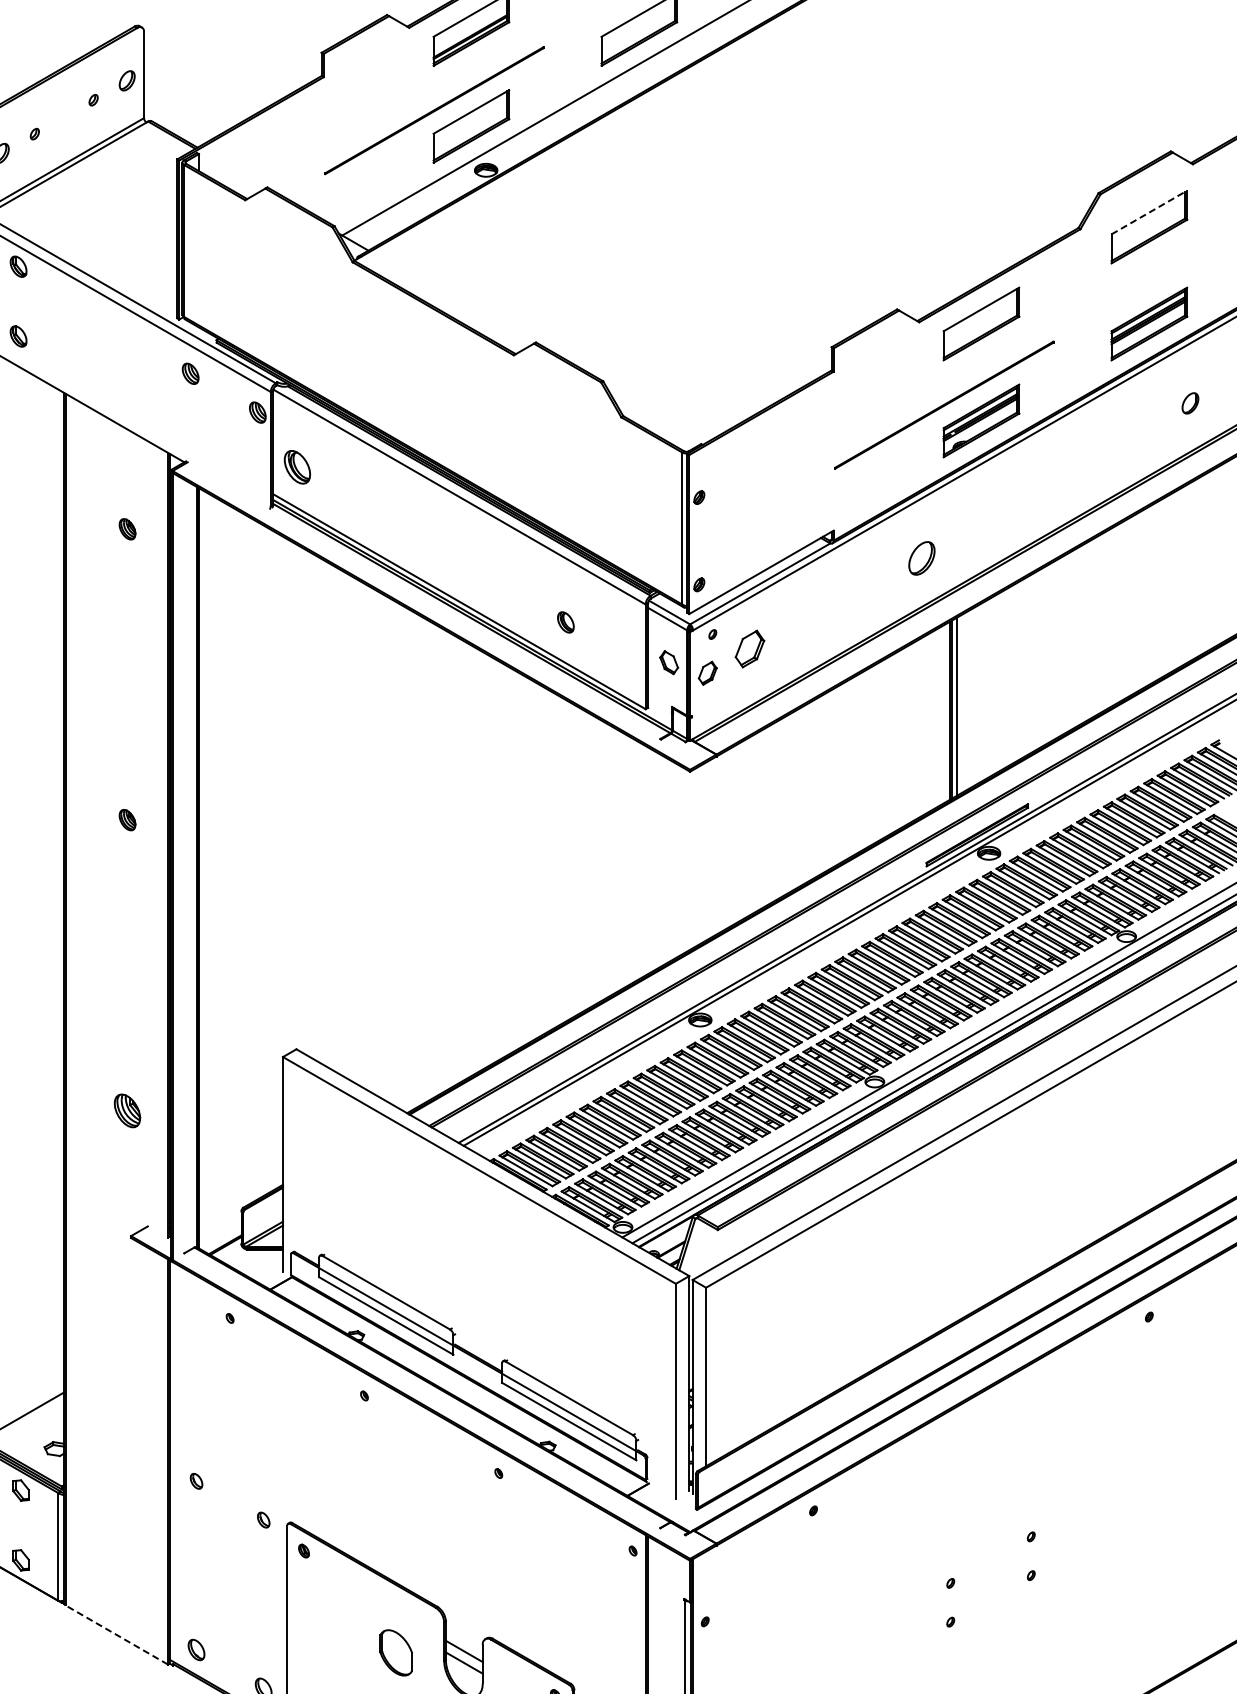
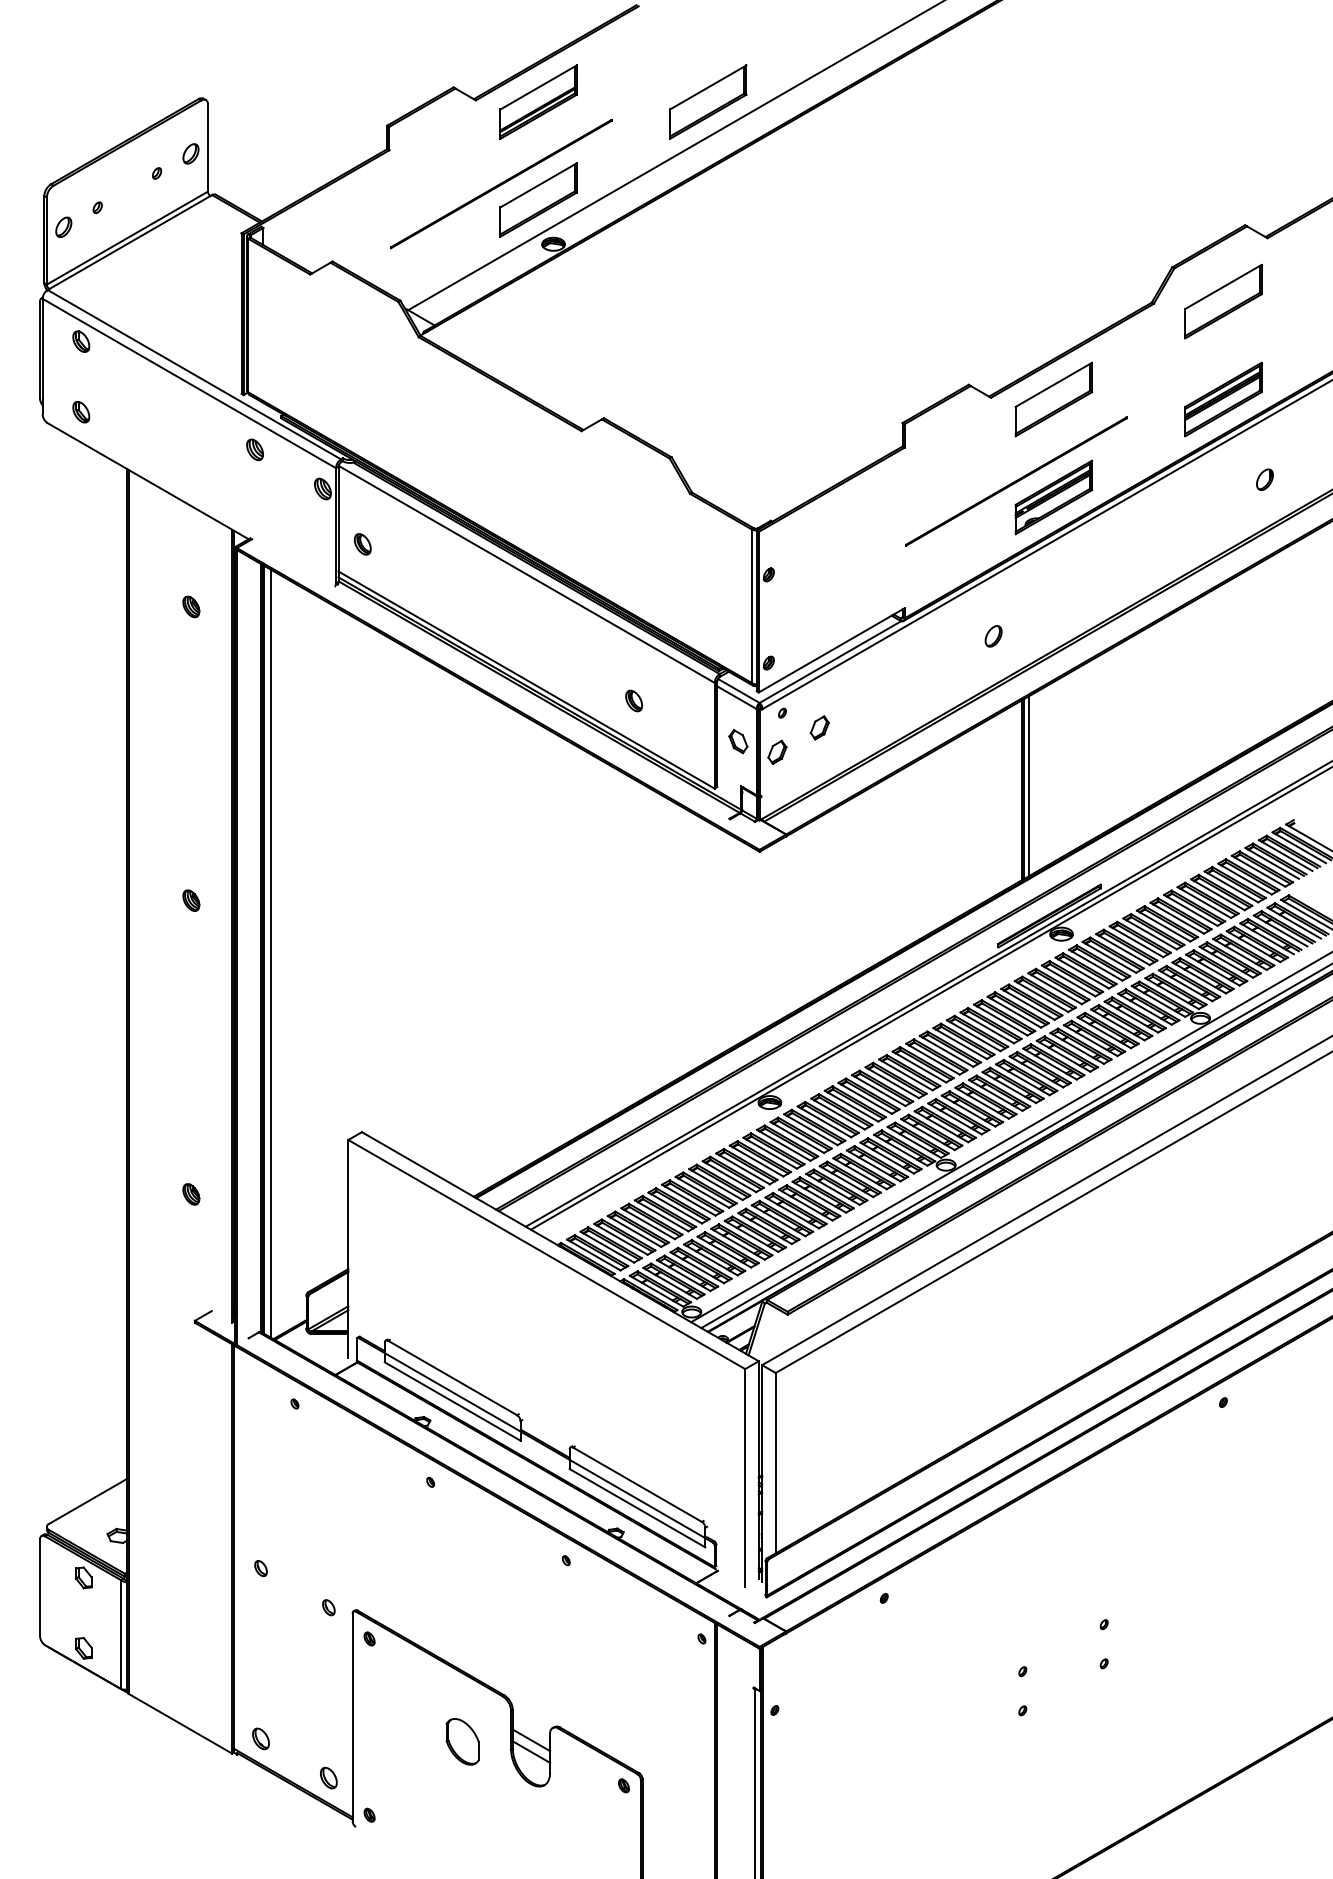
line: (1149, 212) -> (1223, 286), dashed -> solid
part: (297, 467) -> (362, 544), size x0.62
part: (921, 558) -> (993, 636), size x0.62
part: (749, 648) -> (819, 727), size x0.62
line: (205, 872) -> (270, 953), added
part: (127, 1111) -> (191, 1194), size x0.62
line: (116, 1634) -> (180, 1723), dashed -> solid

